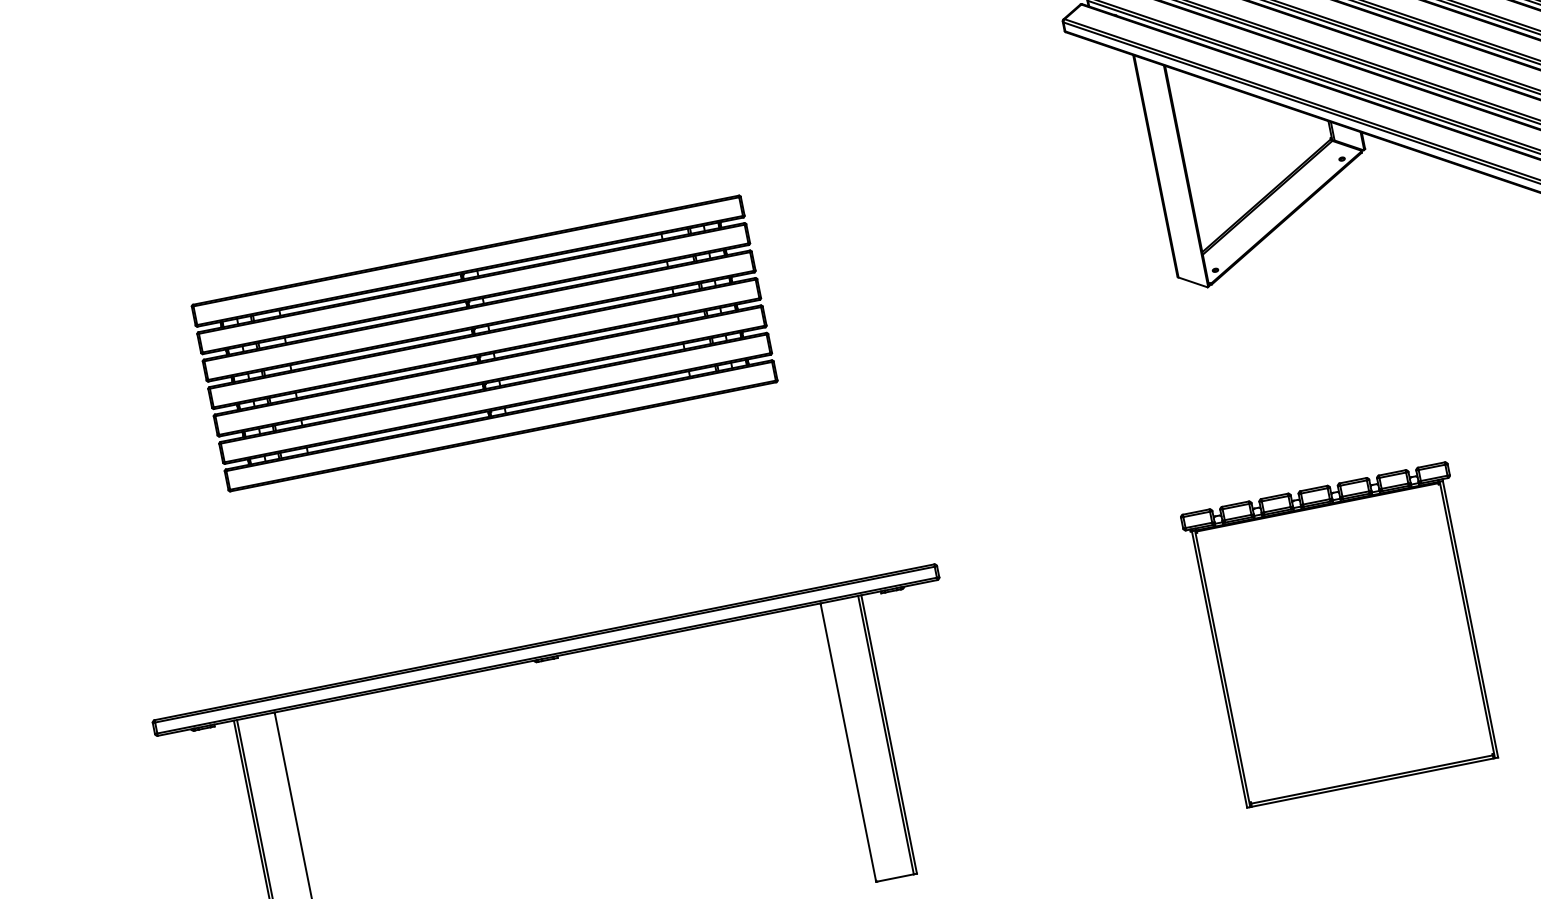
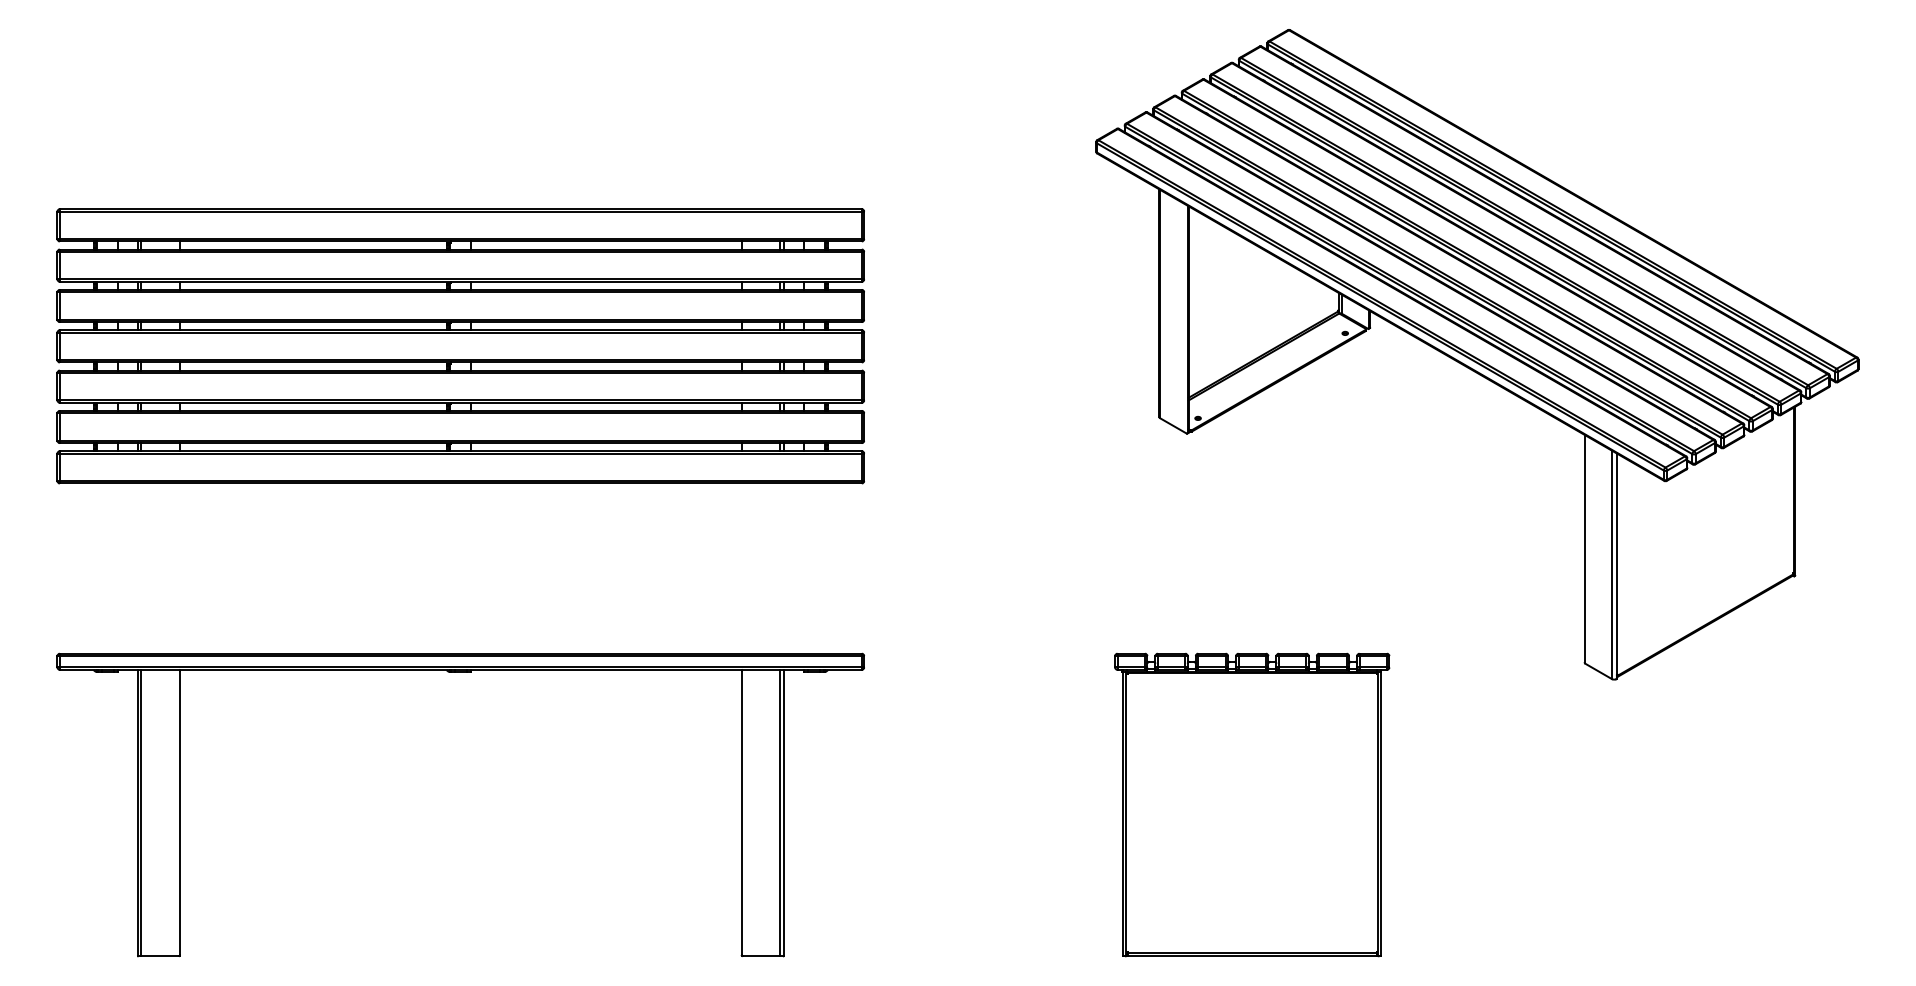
part: (484, 343) -> (460, 346), size x1.43

